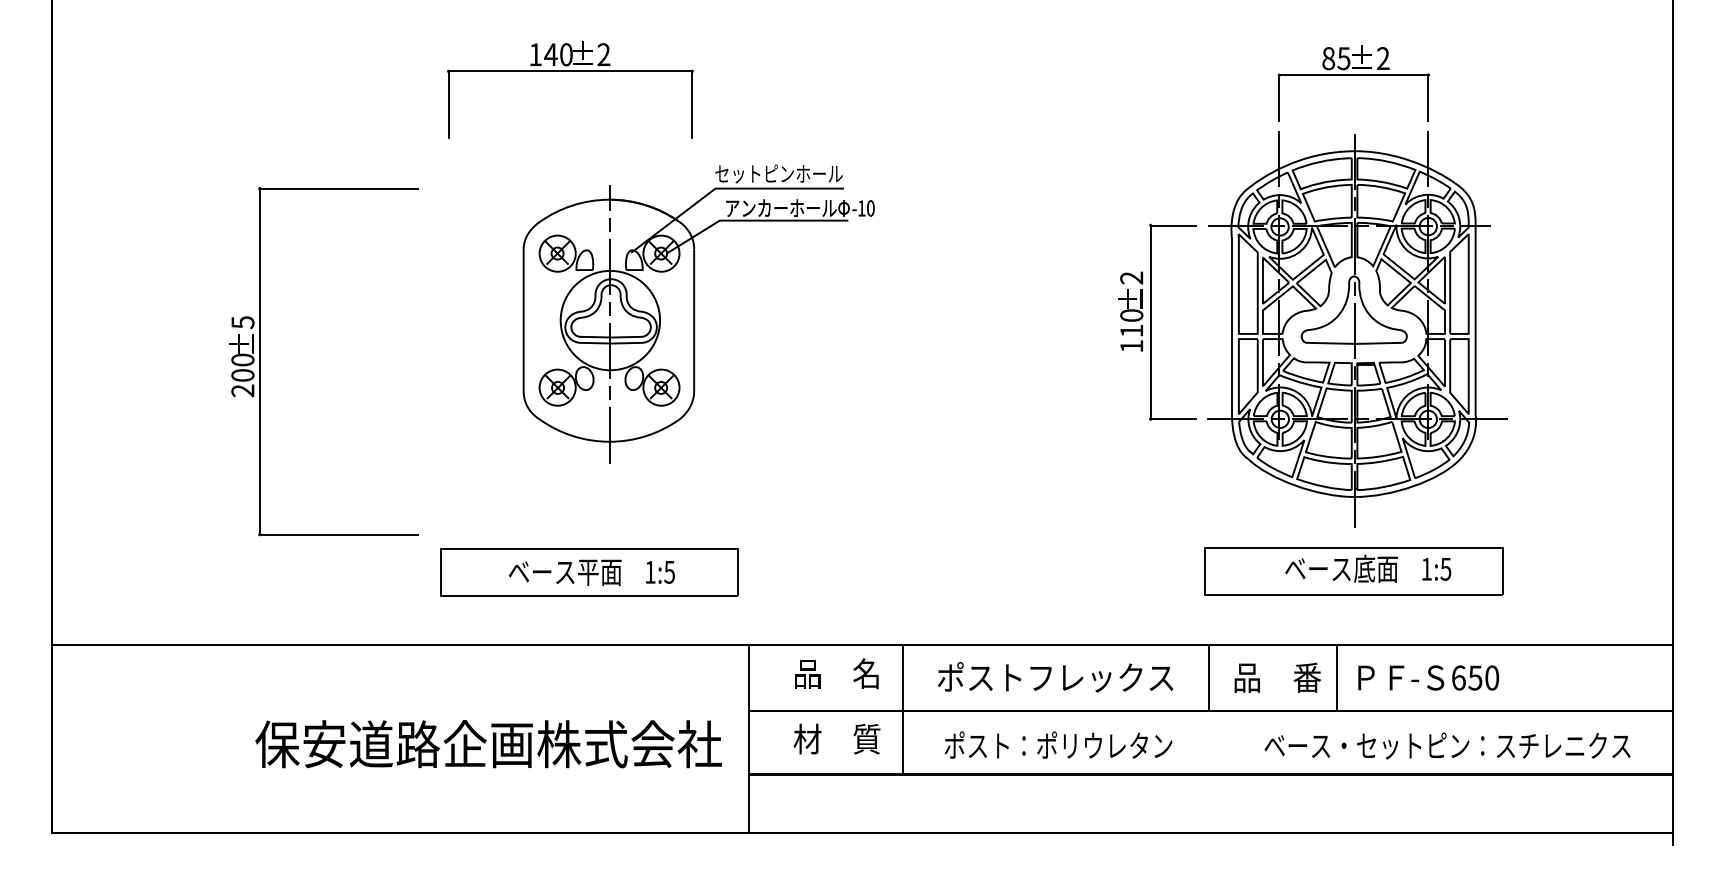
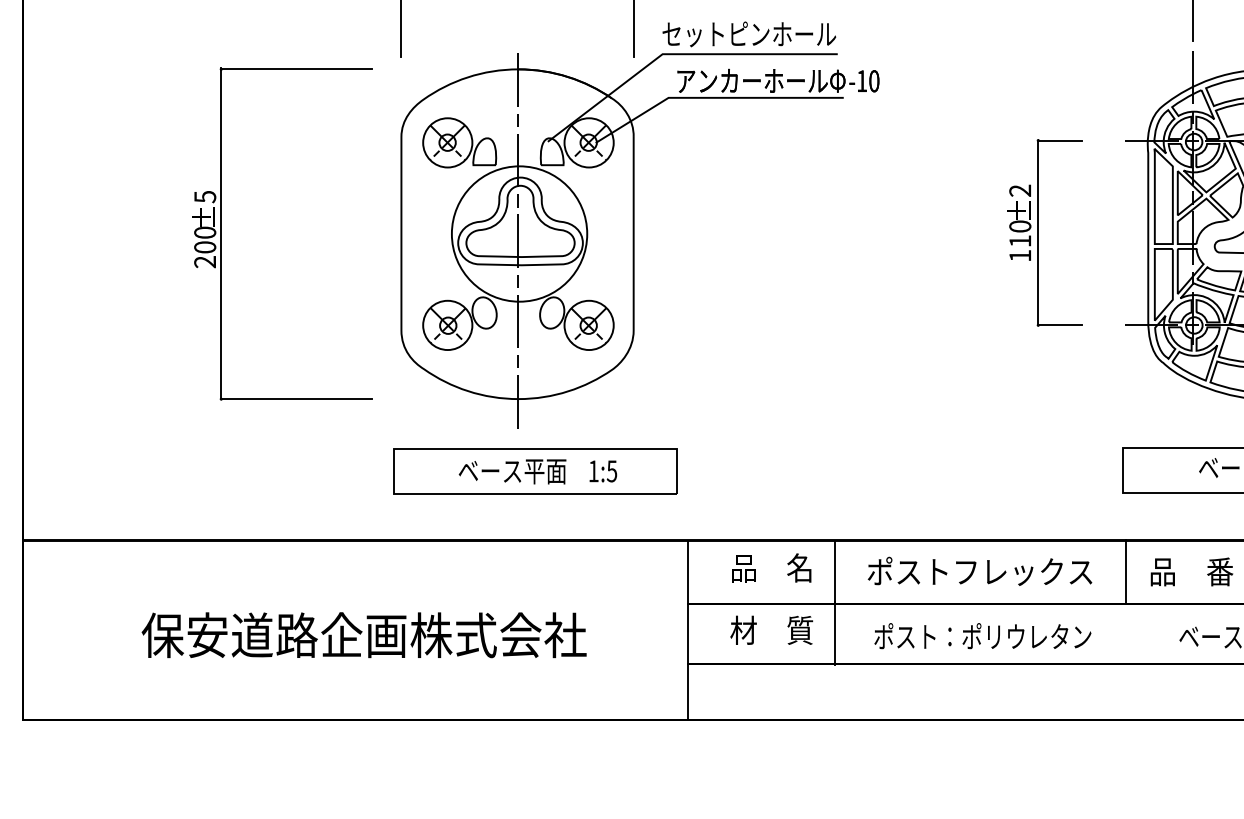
part: (698, 313) -> (639, 224), size x1.43
part: (1157, 321) -> (1044, 232), moved
part: (260, 361) -> (221, 234), moved
part: (488, 744) -> (364, 635), moved

